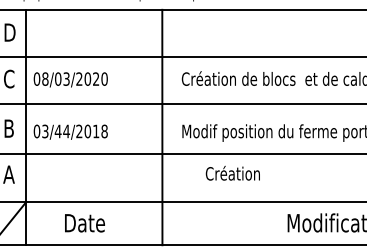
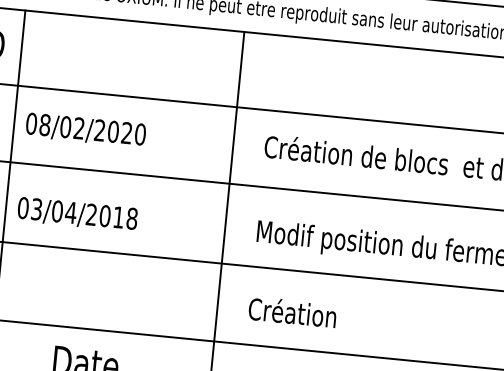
text: (66, 79) -> (79, 129), 08/03/2020 -> 08/02/2020
text: (57, 131) -> (56, 211), 03/44/2018 -> 03/04/2018
text: (232, 172) -> (292, 310), moved

